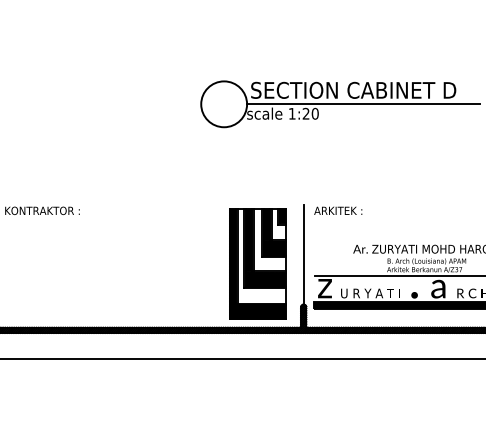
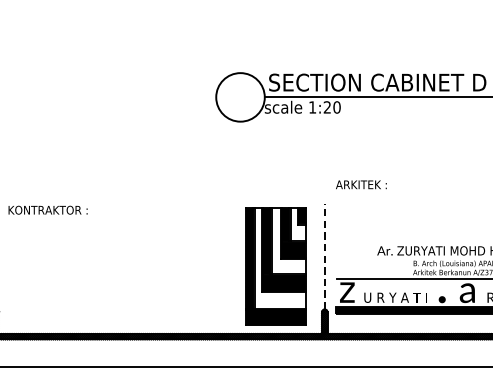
text: (338, 210) -> (361, 184), moved
line: (303, 254) -> (324, 256), solid -> dashed

